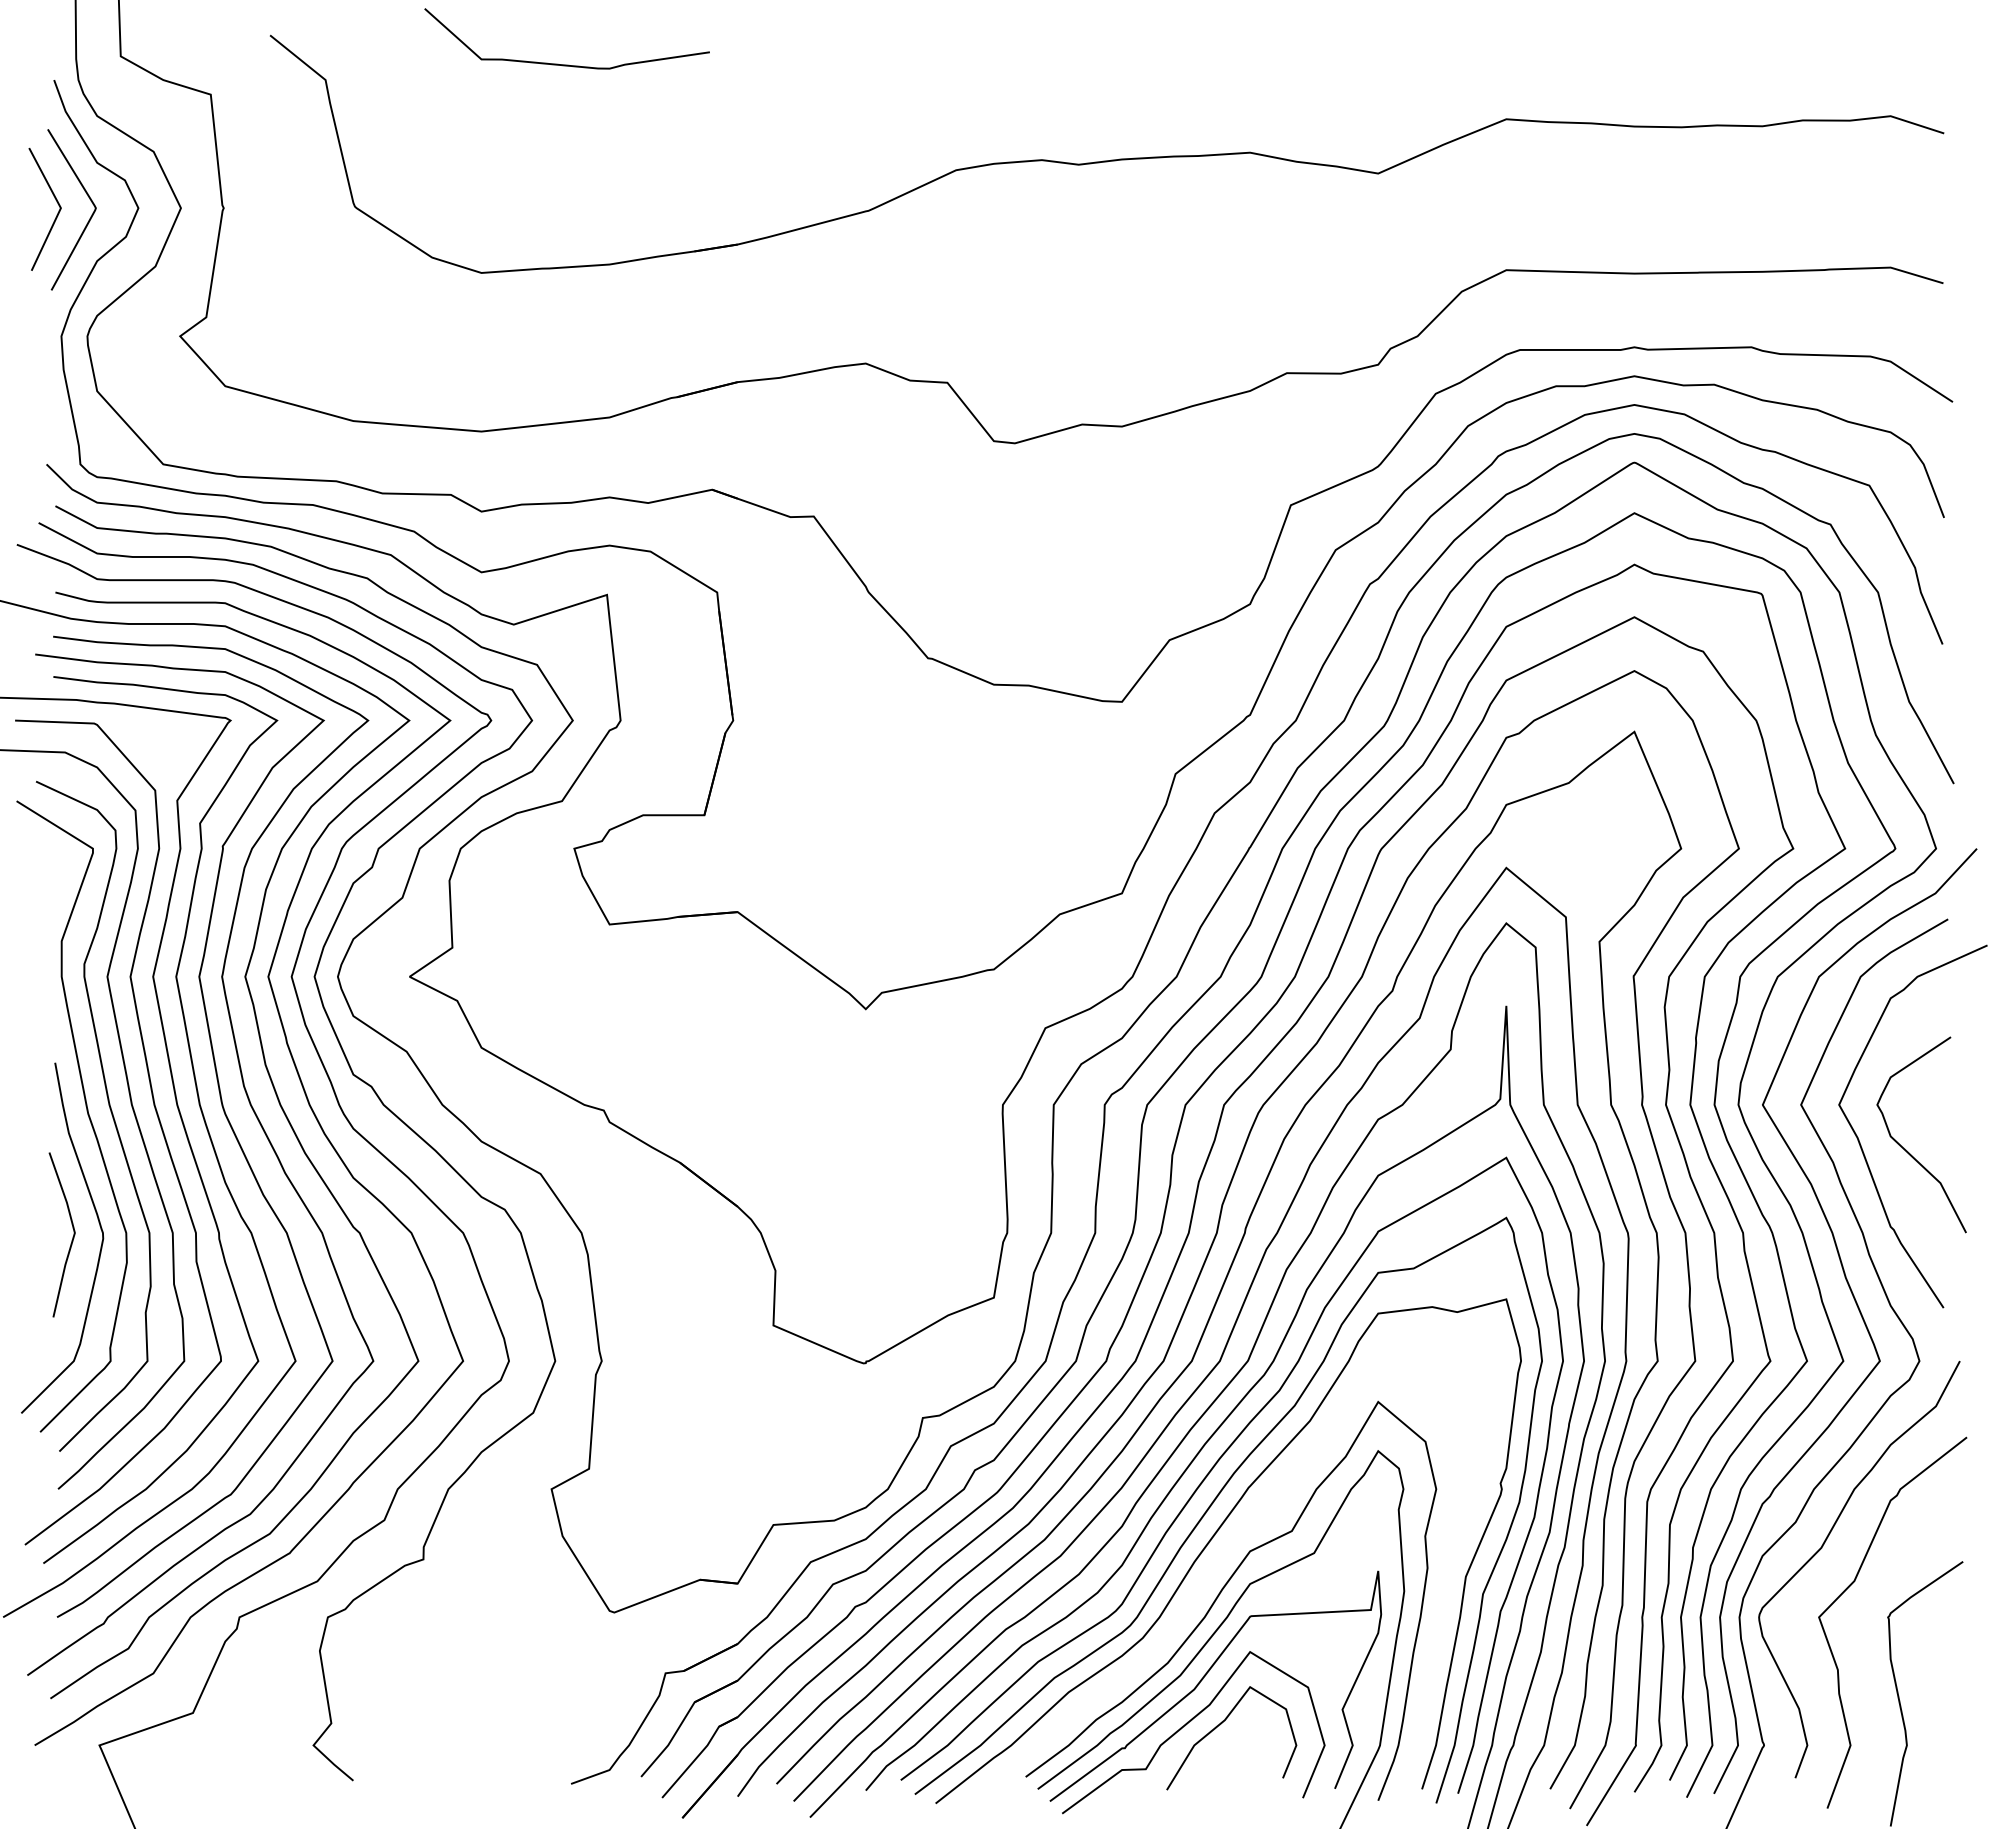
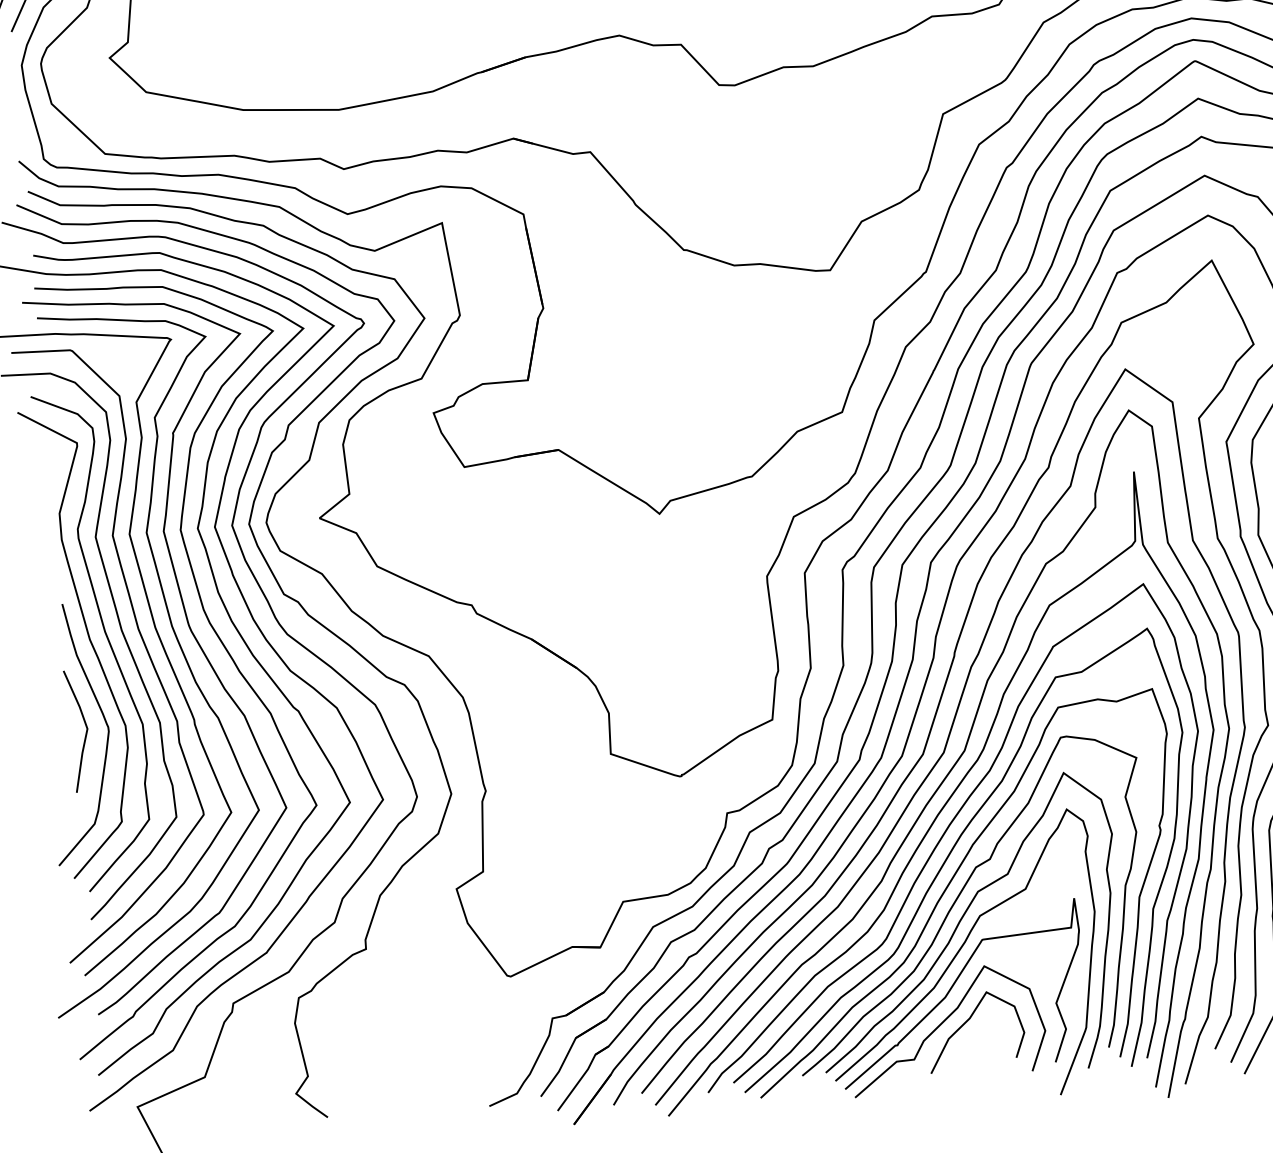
curve: (1222, 1558) -> (957, 898), added

